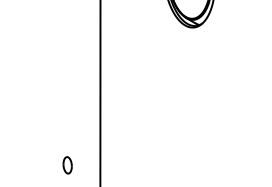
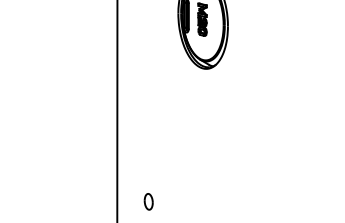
part: (67, 164) -> (148, 201), moved

